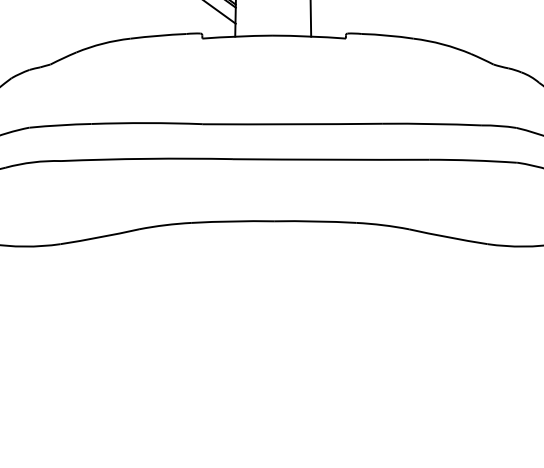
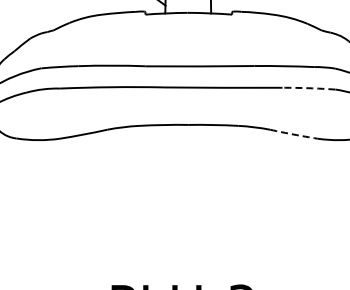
arc: (472, 160) -> (308, 88), solid -> dashed
arc: (447, 237) -> (293, 134), solid -> dashed

